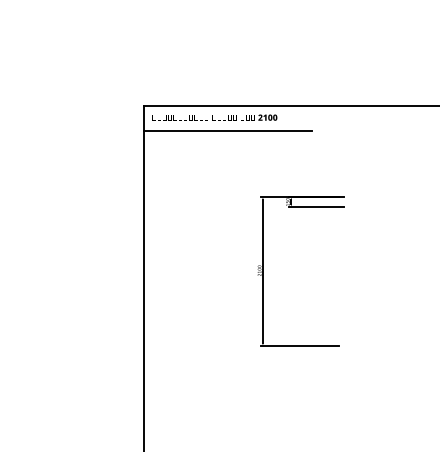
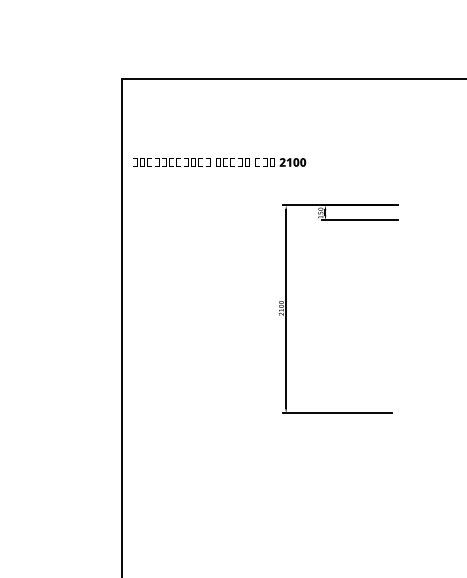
text: (214, 117) -> (218, 162), moved
line: (227, 130) -> (236, 113), removed

